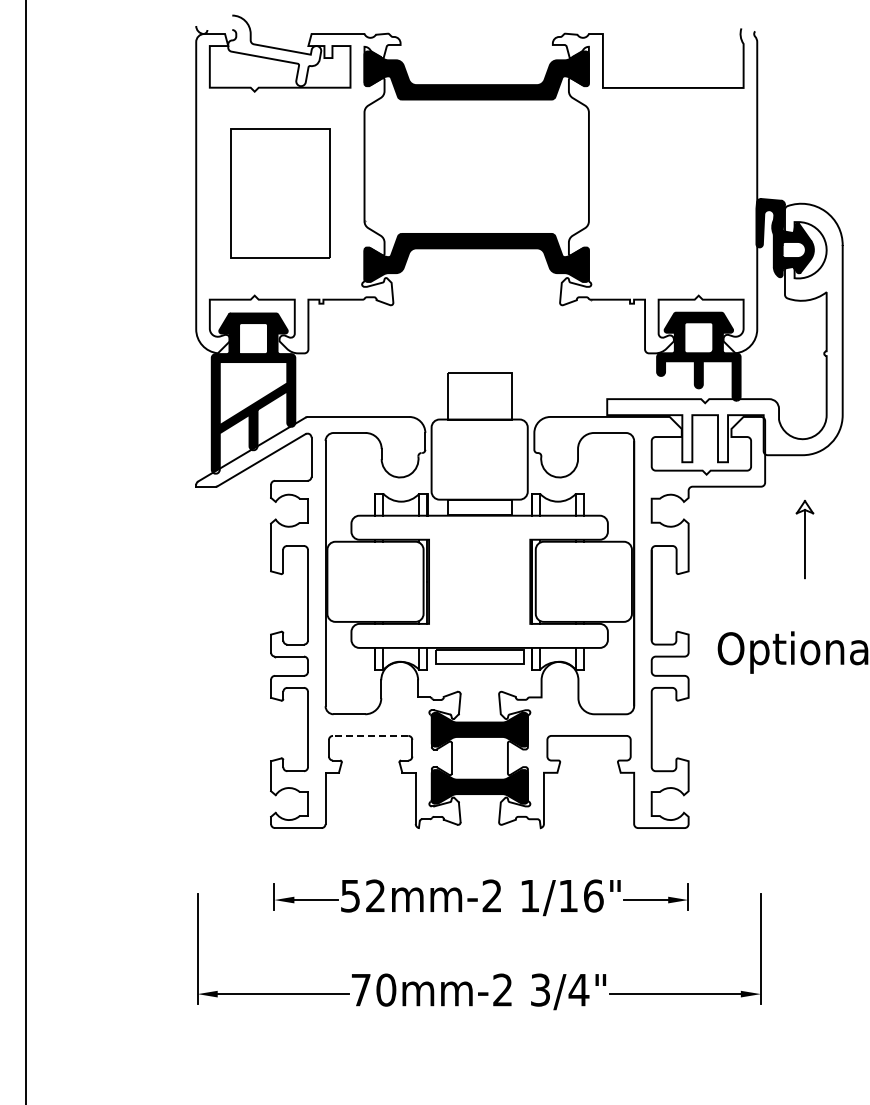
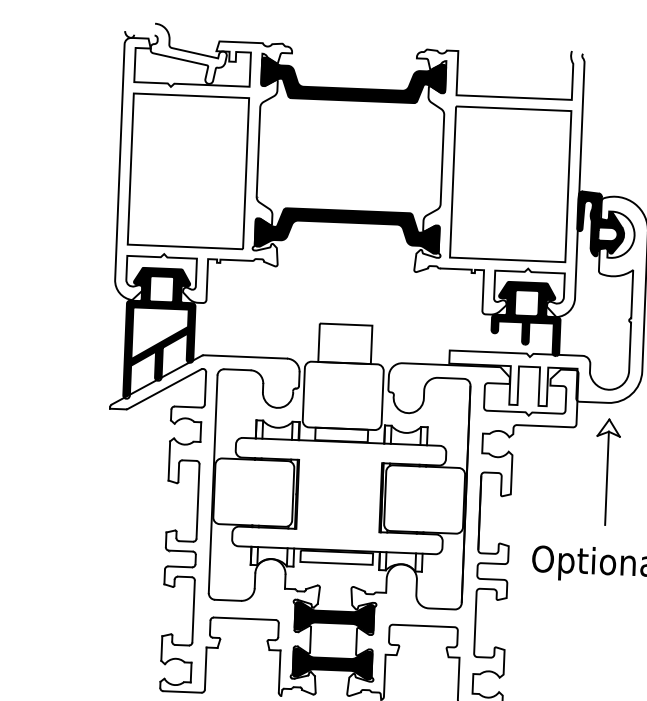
part: (280, 193) -> (188, 171), size x1.43
part: (673, 193) -> (510, 184), added
part: (804, 539) -> (606, 472), size x1.67
line: (370, 735) -> (244, 618), dashed -> solid

